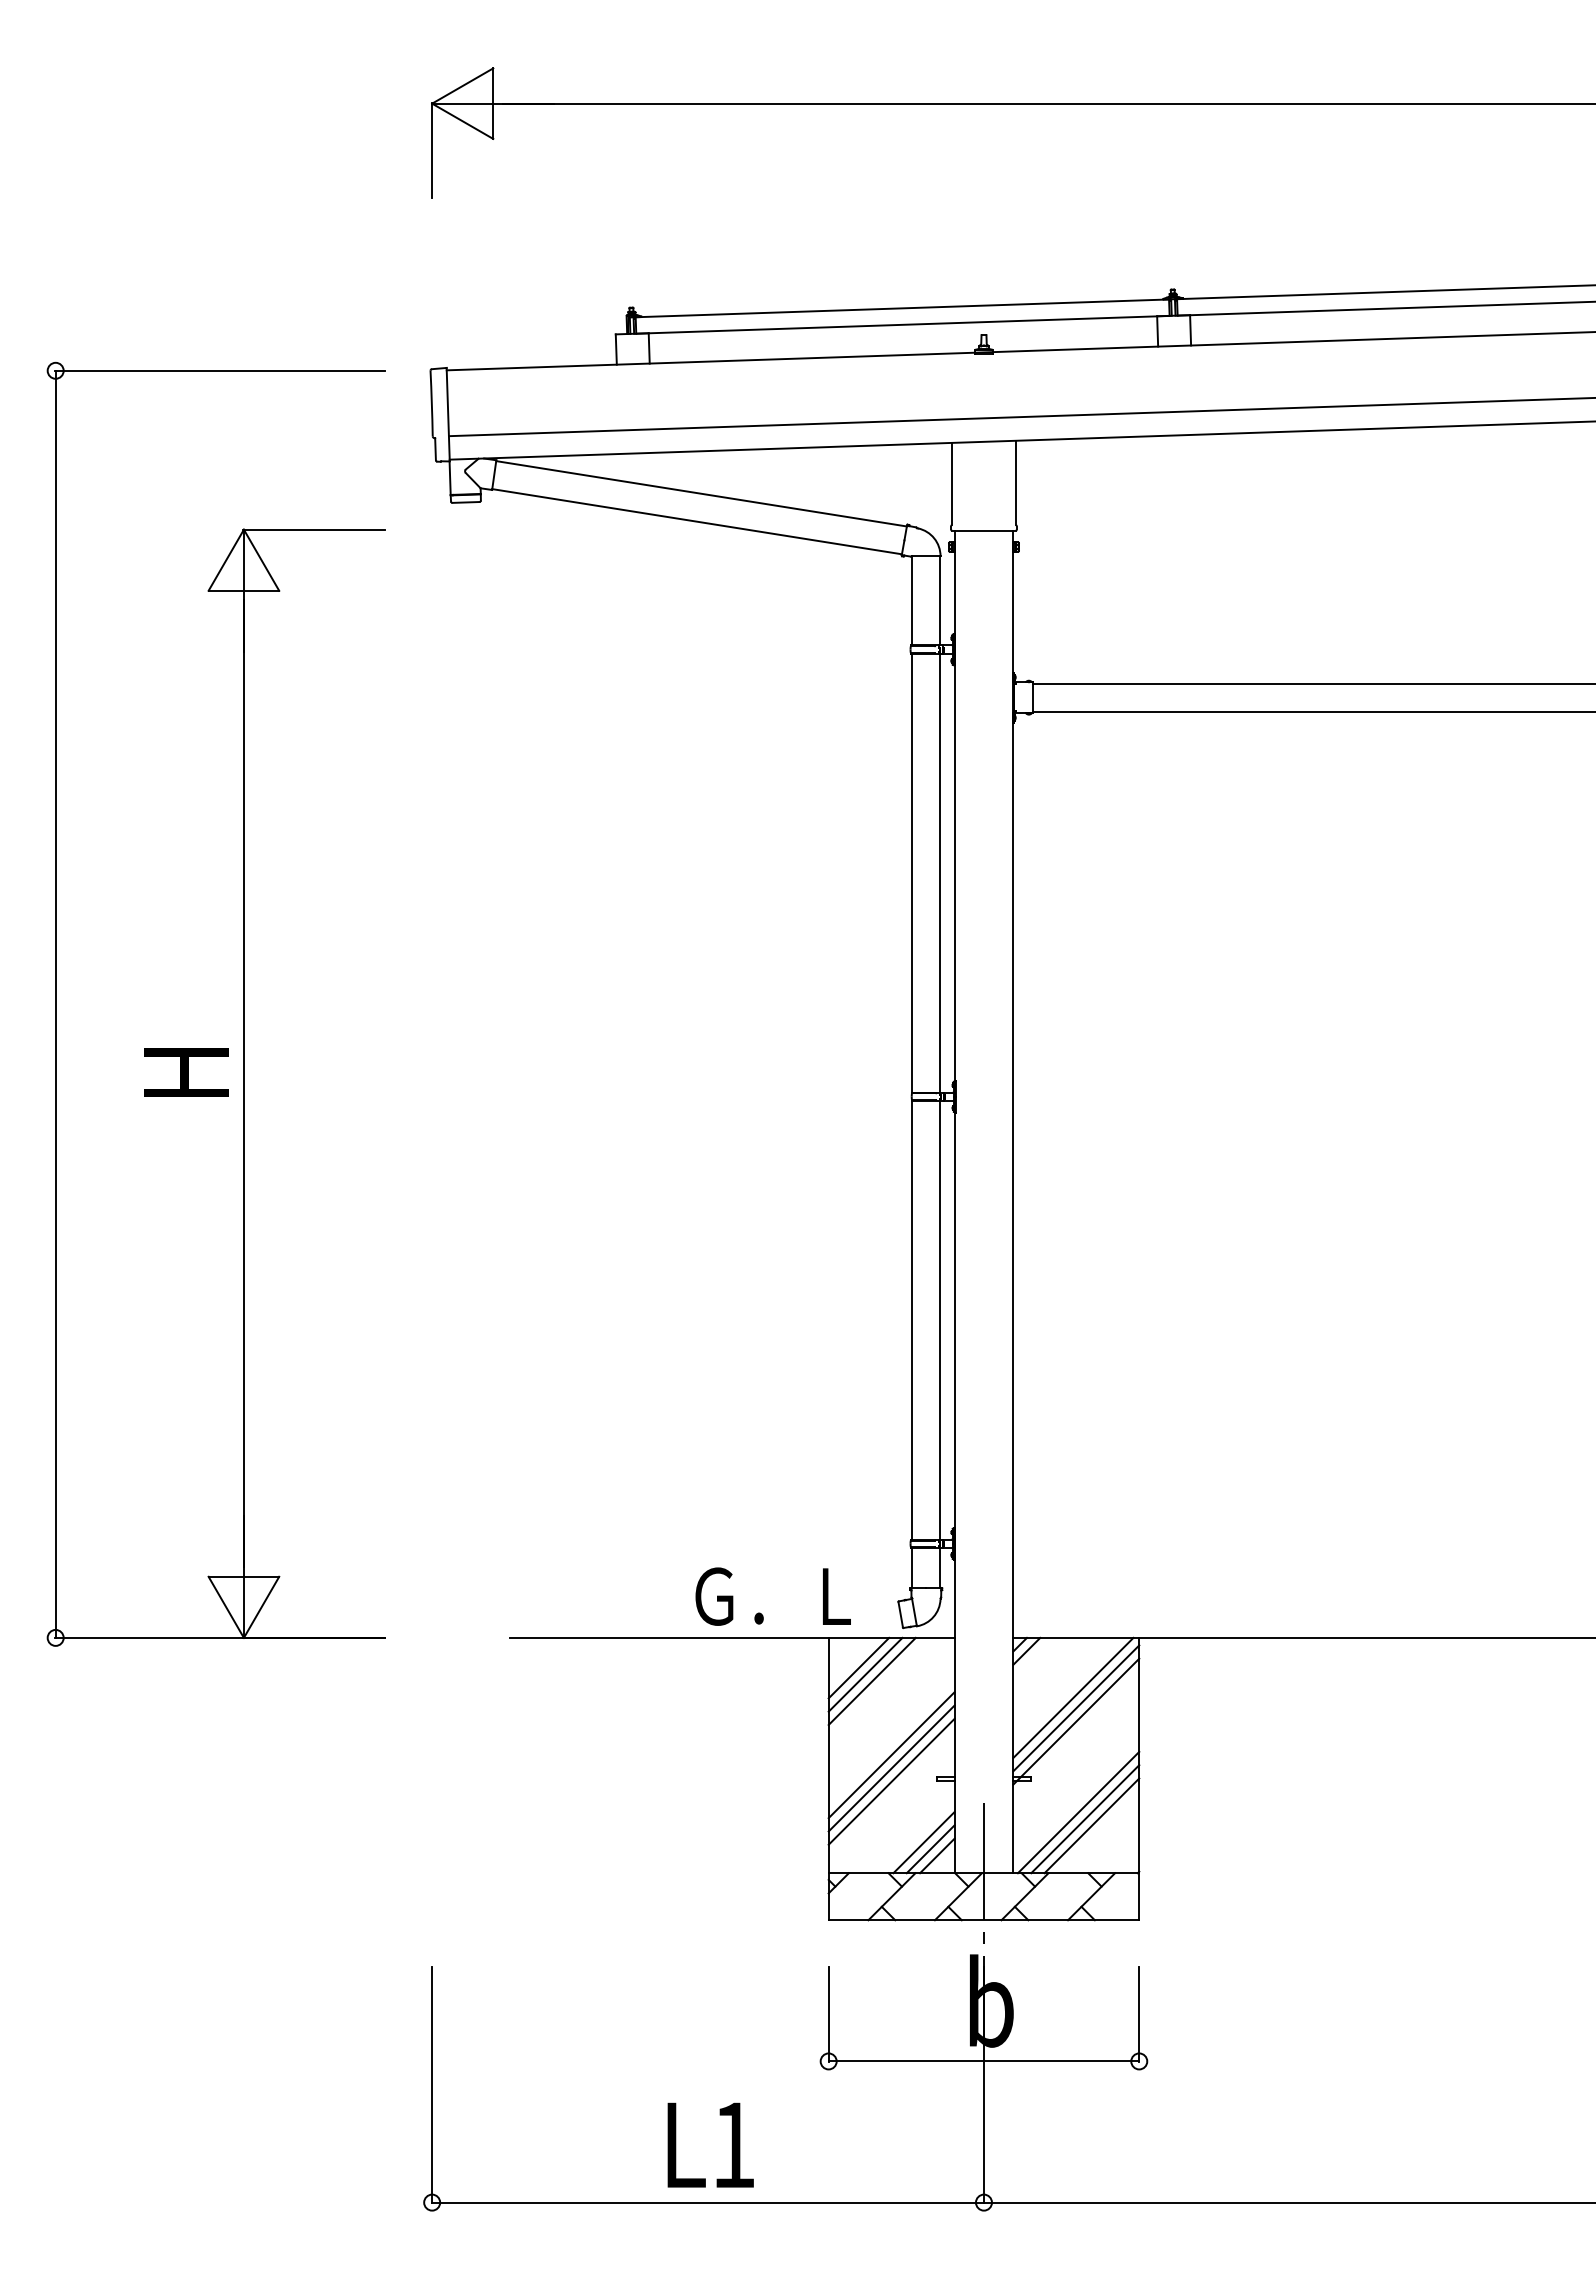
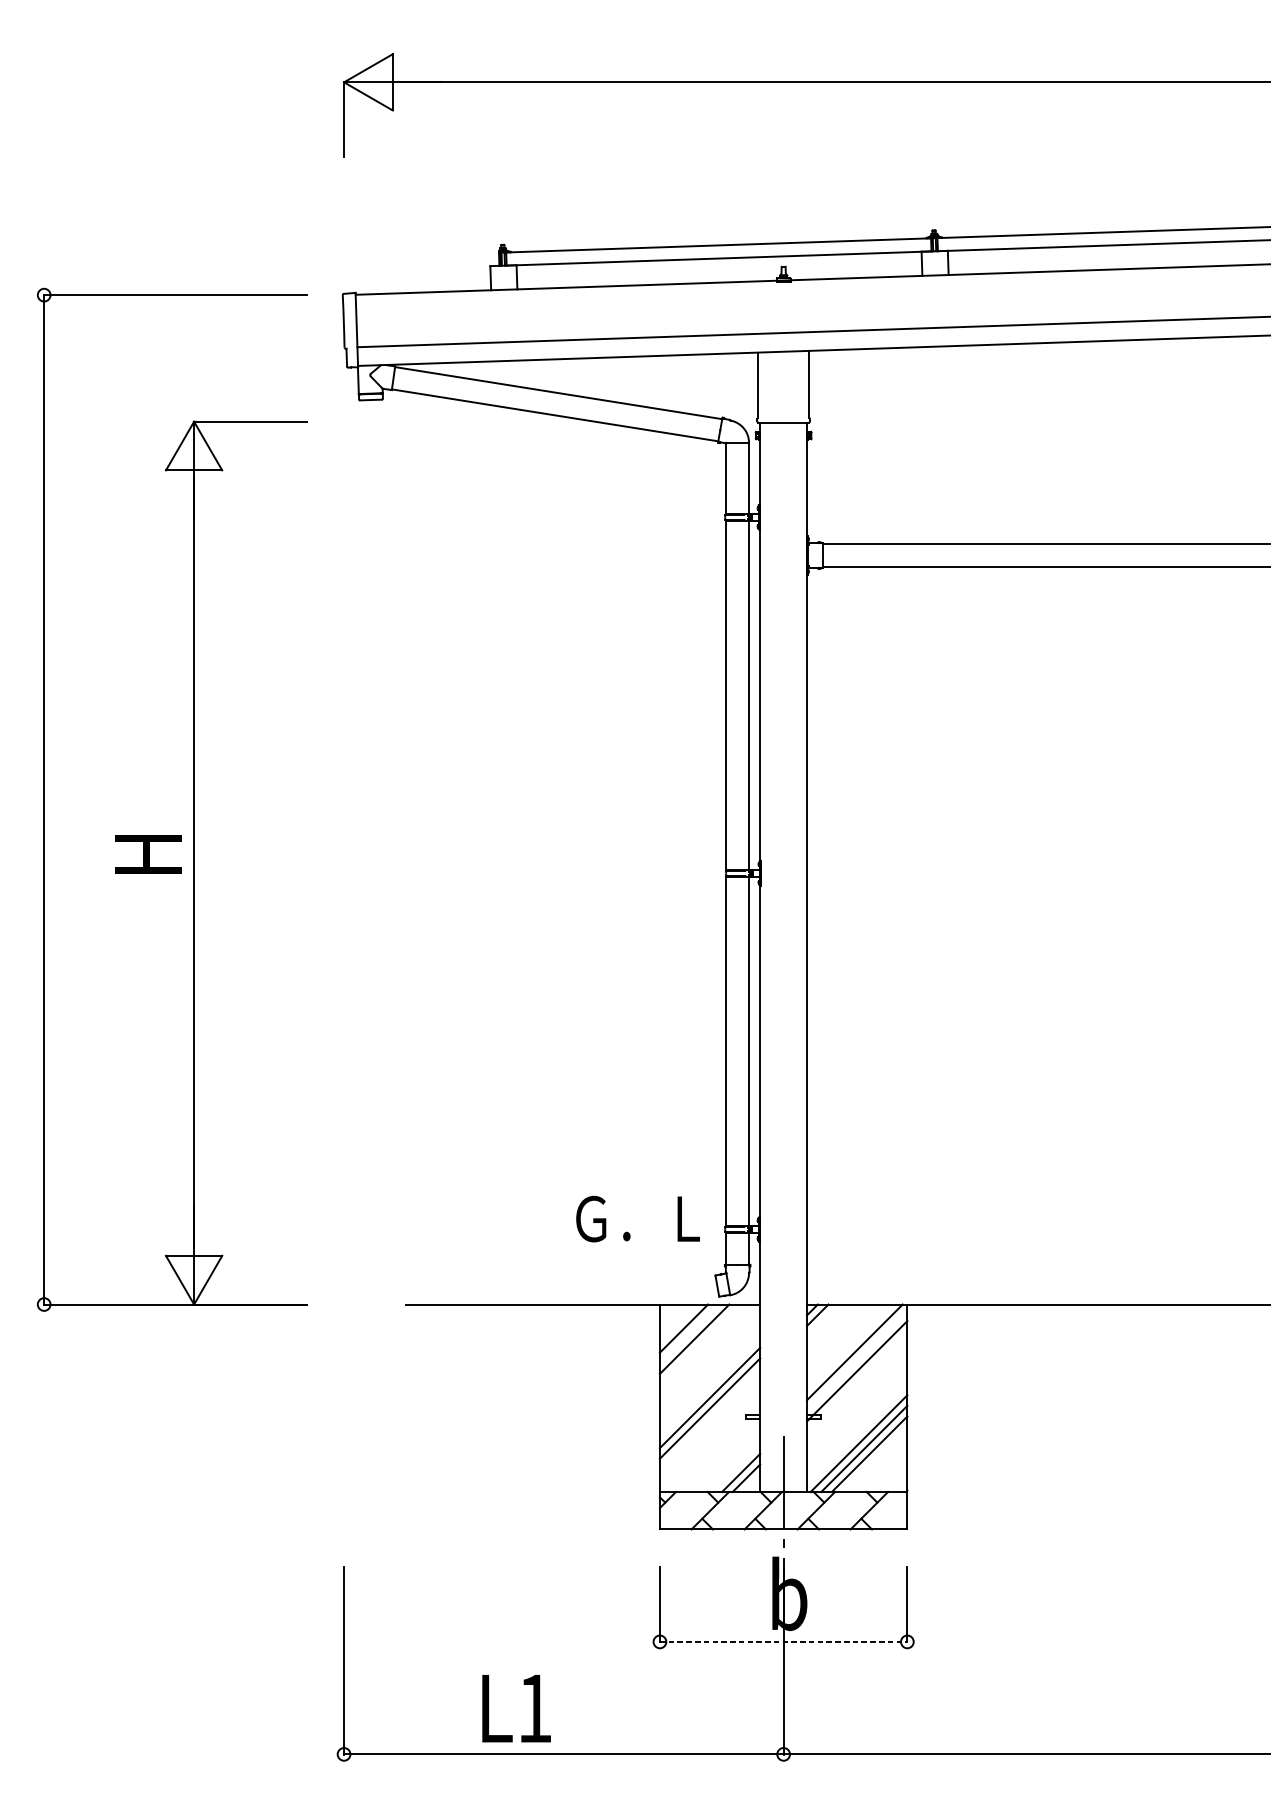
text: (772, 1596) -> (637, 1218), moved
line: (865, 1674) -> (689, 1333), removed
line: (1076, 1708) -> (857, 1360), removed
line: (891, 1781) -> (709, 1418), removed
line: (923, 1842) -> (735, 1467), removed
line: (984, 2061) -> (784, 1641), solid -> dashed
text: (710, 2144) -> (516, 1708), moved

